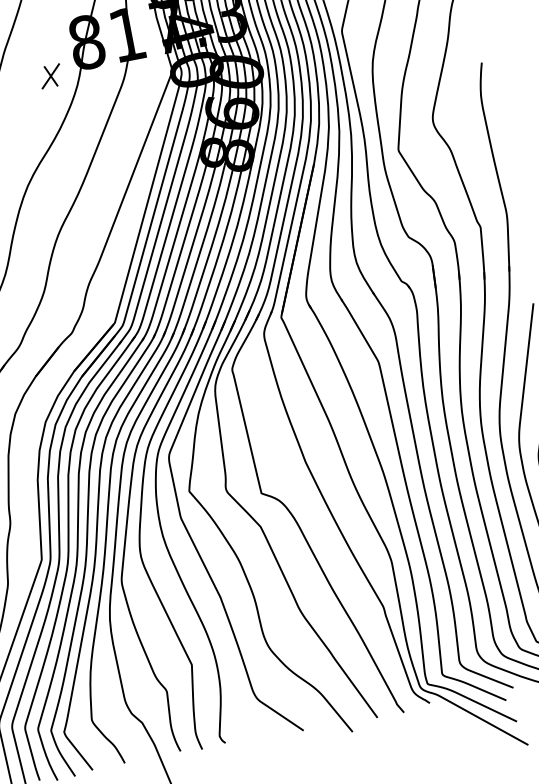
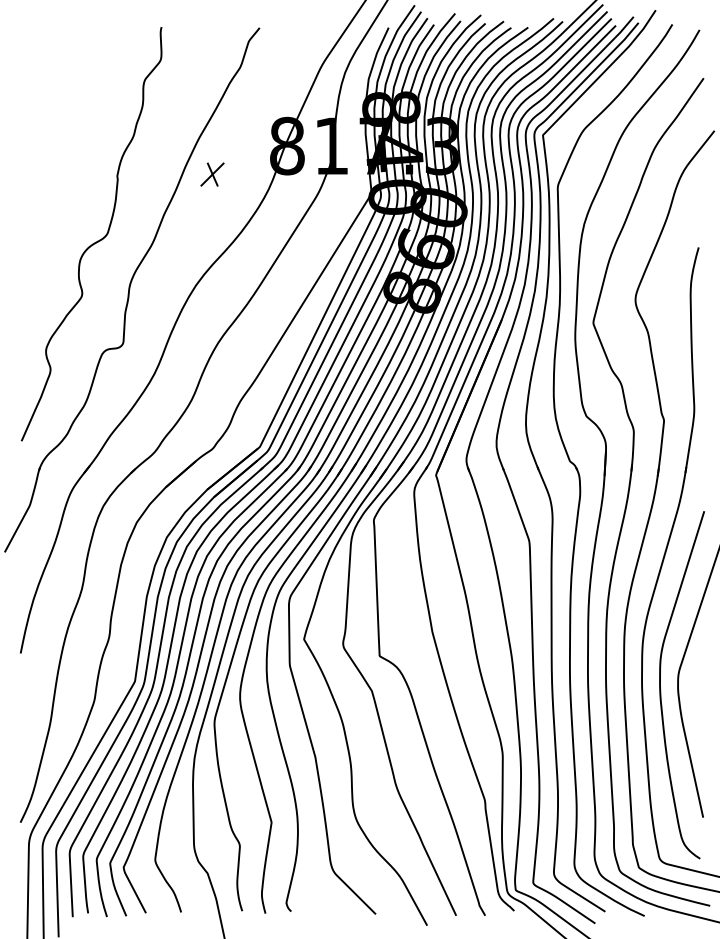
part: (50, 76) -> (212, 174), moved

